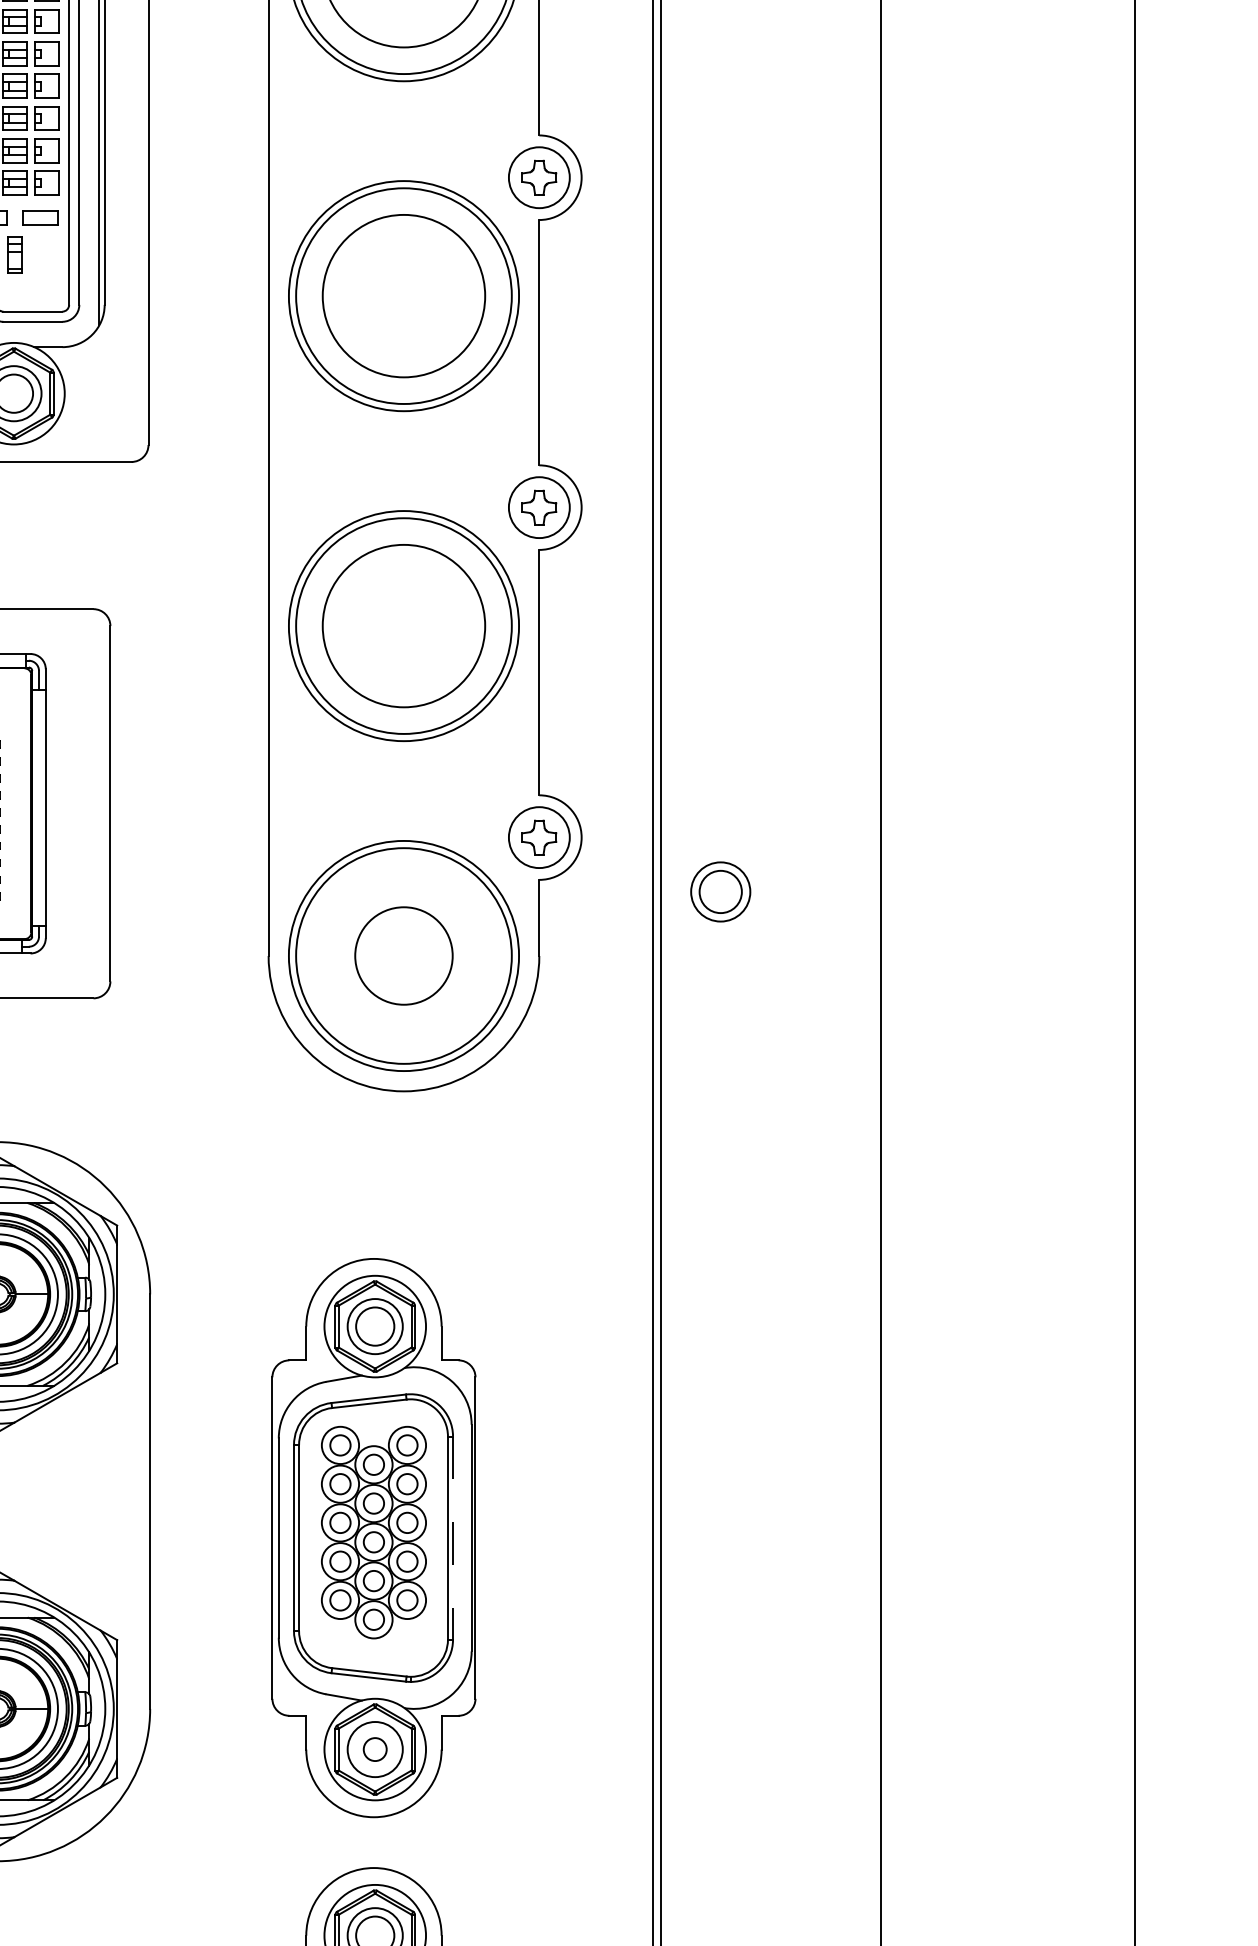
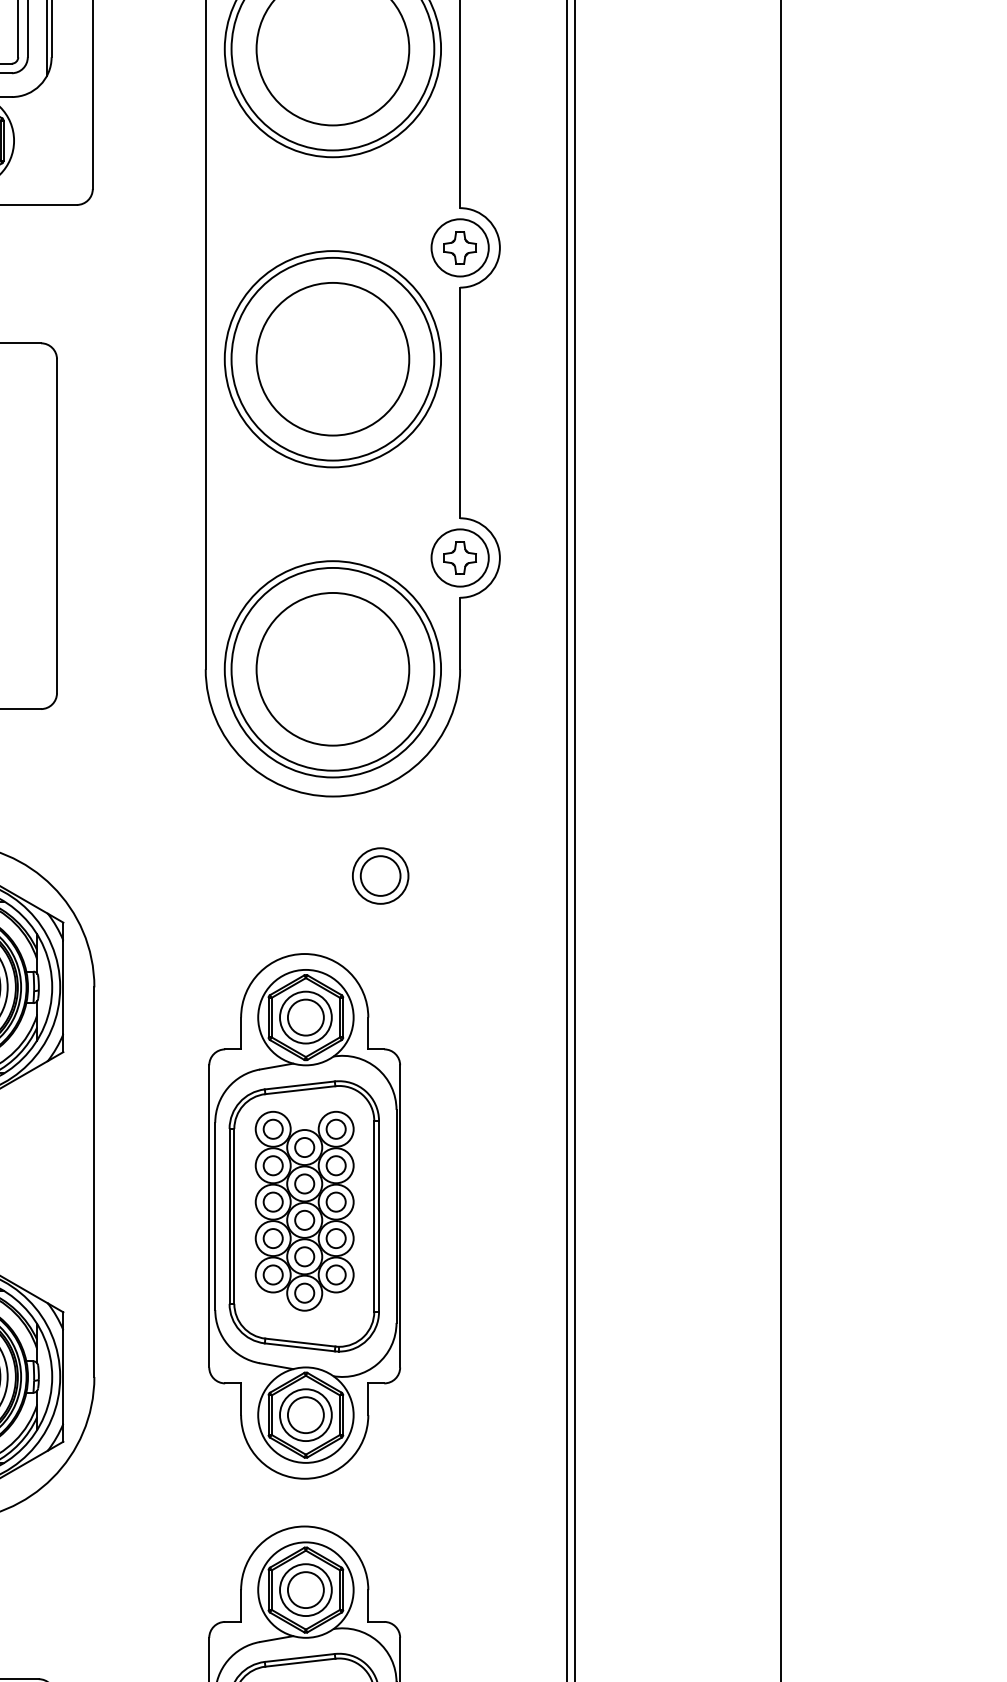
part: (720, 891) -> (380, 875), moved
circle: (403, 955) -> (332, 668), size x1.67
line: (453, 1538) -> (379, 1216), dashed -> solid
circle: (375, 1749) -> (306, 1415), size x1.67

